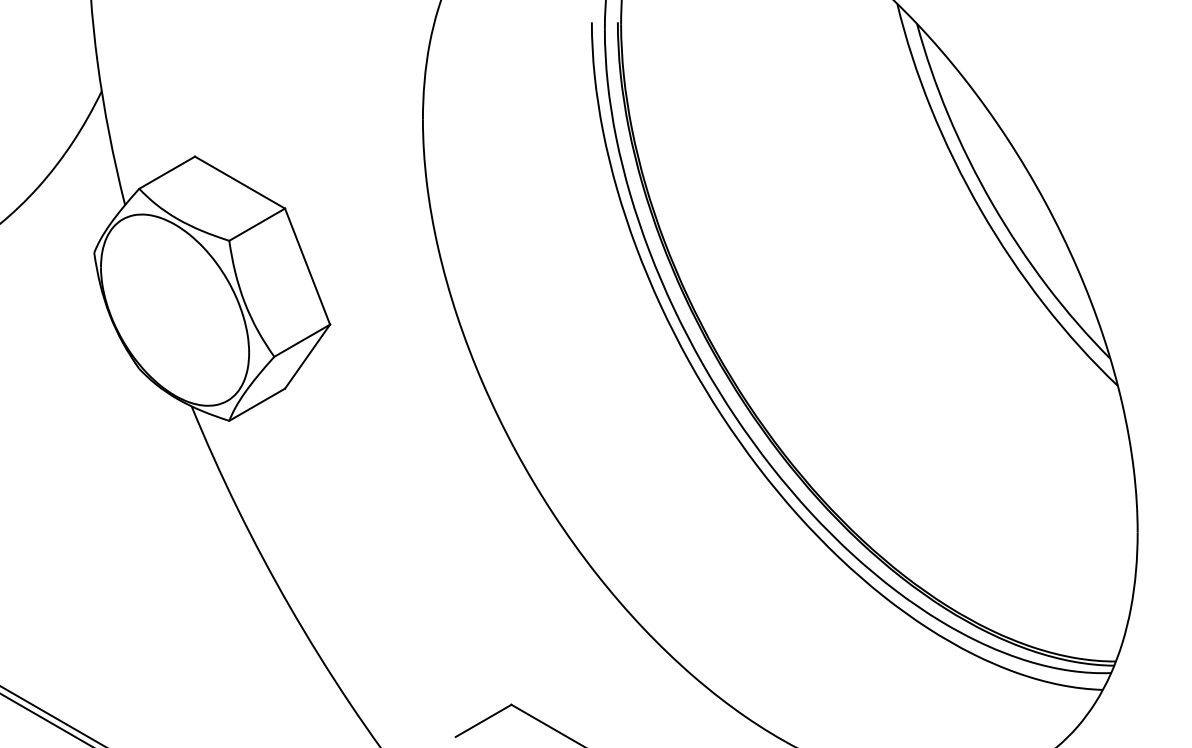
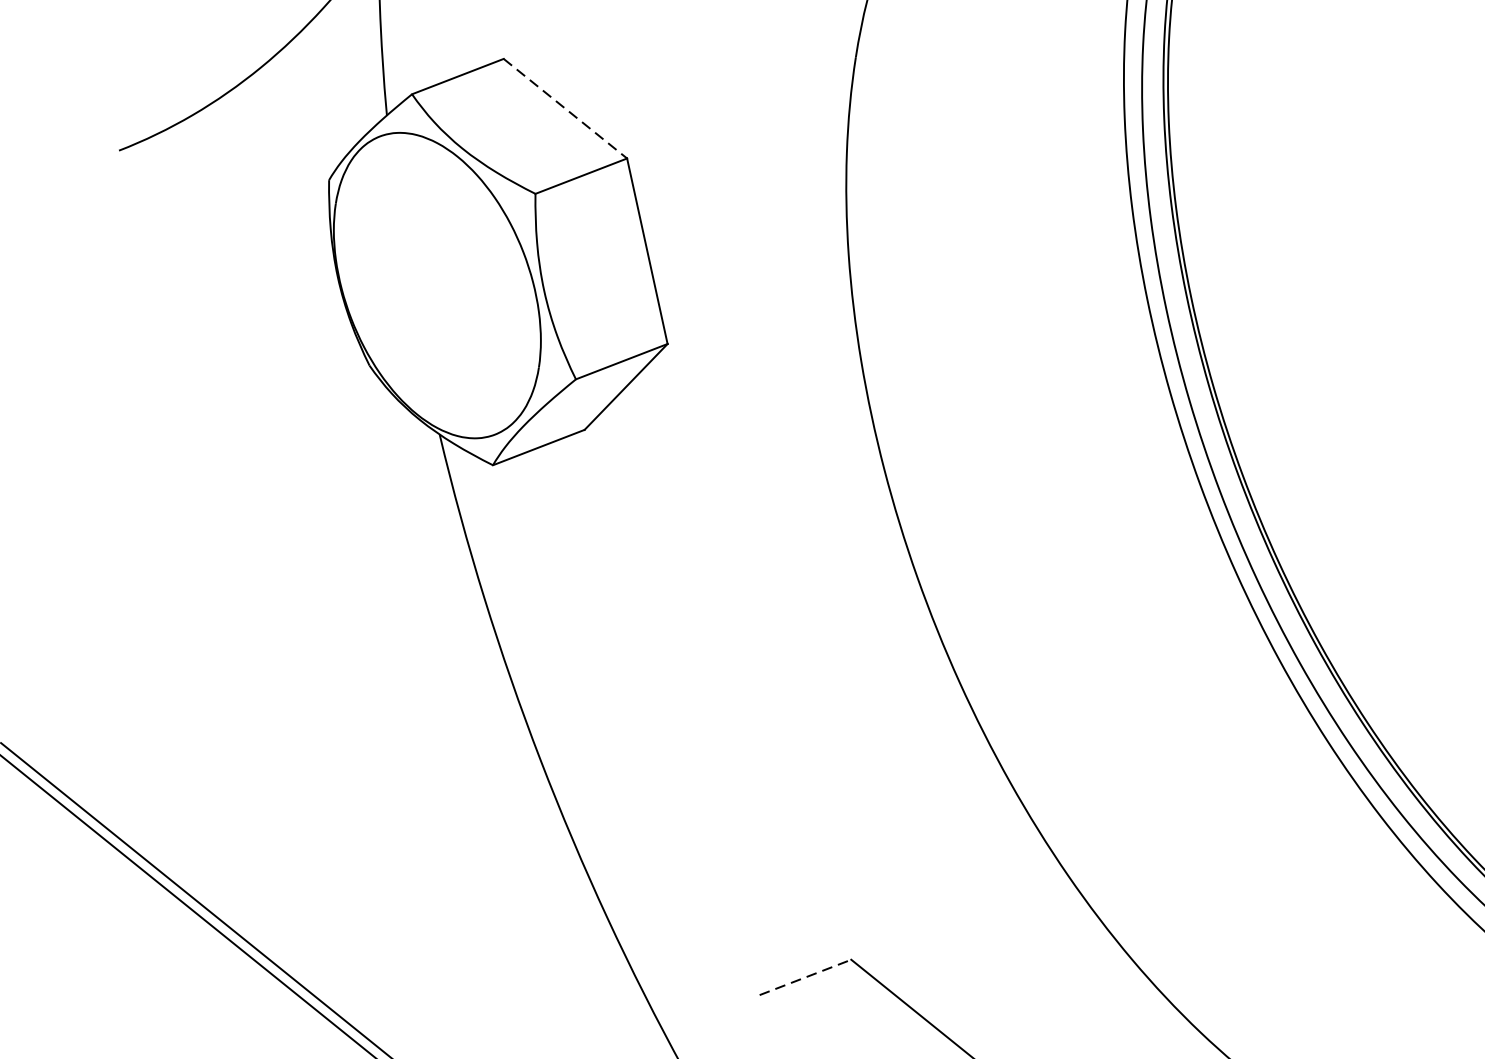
line: (240, 182) -> (566, 108), solid -> dashed
line: (484, 720) -> (806, 977), solid -> dashed

